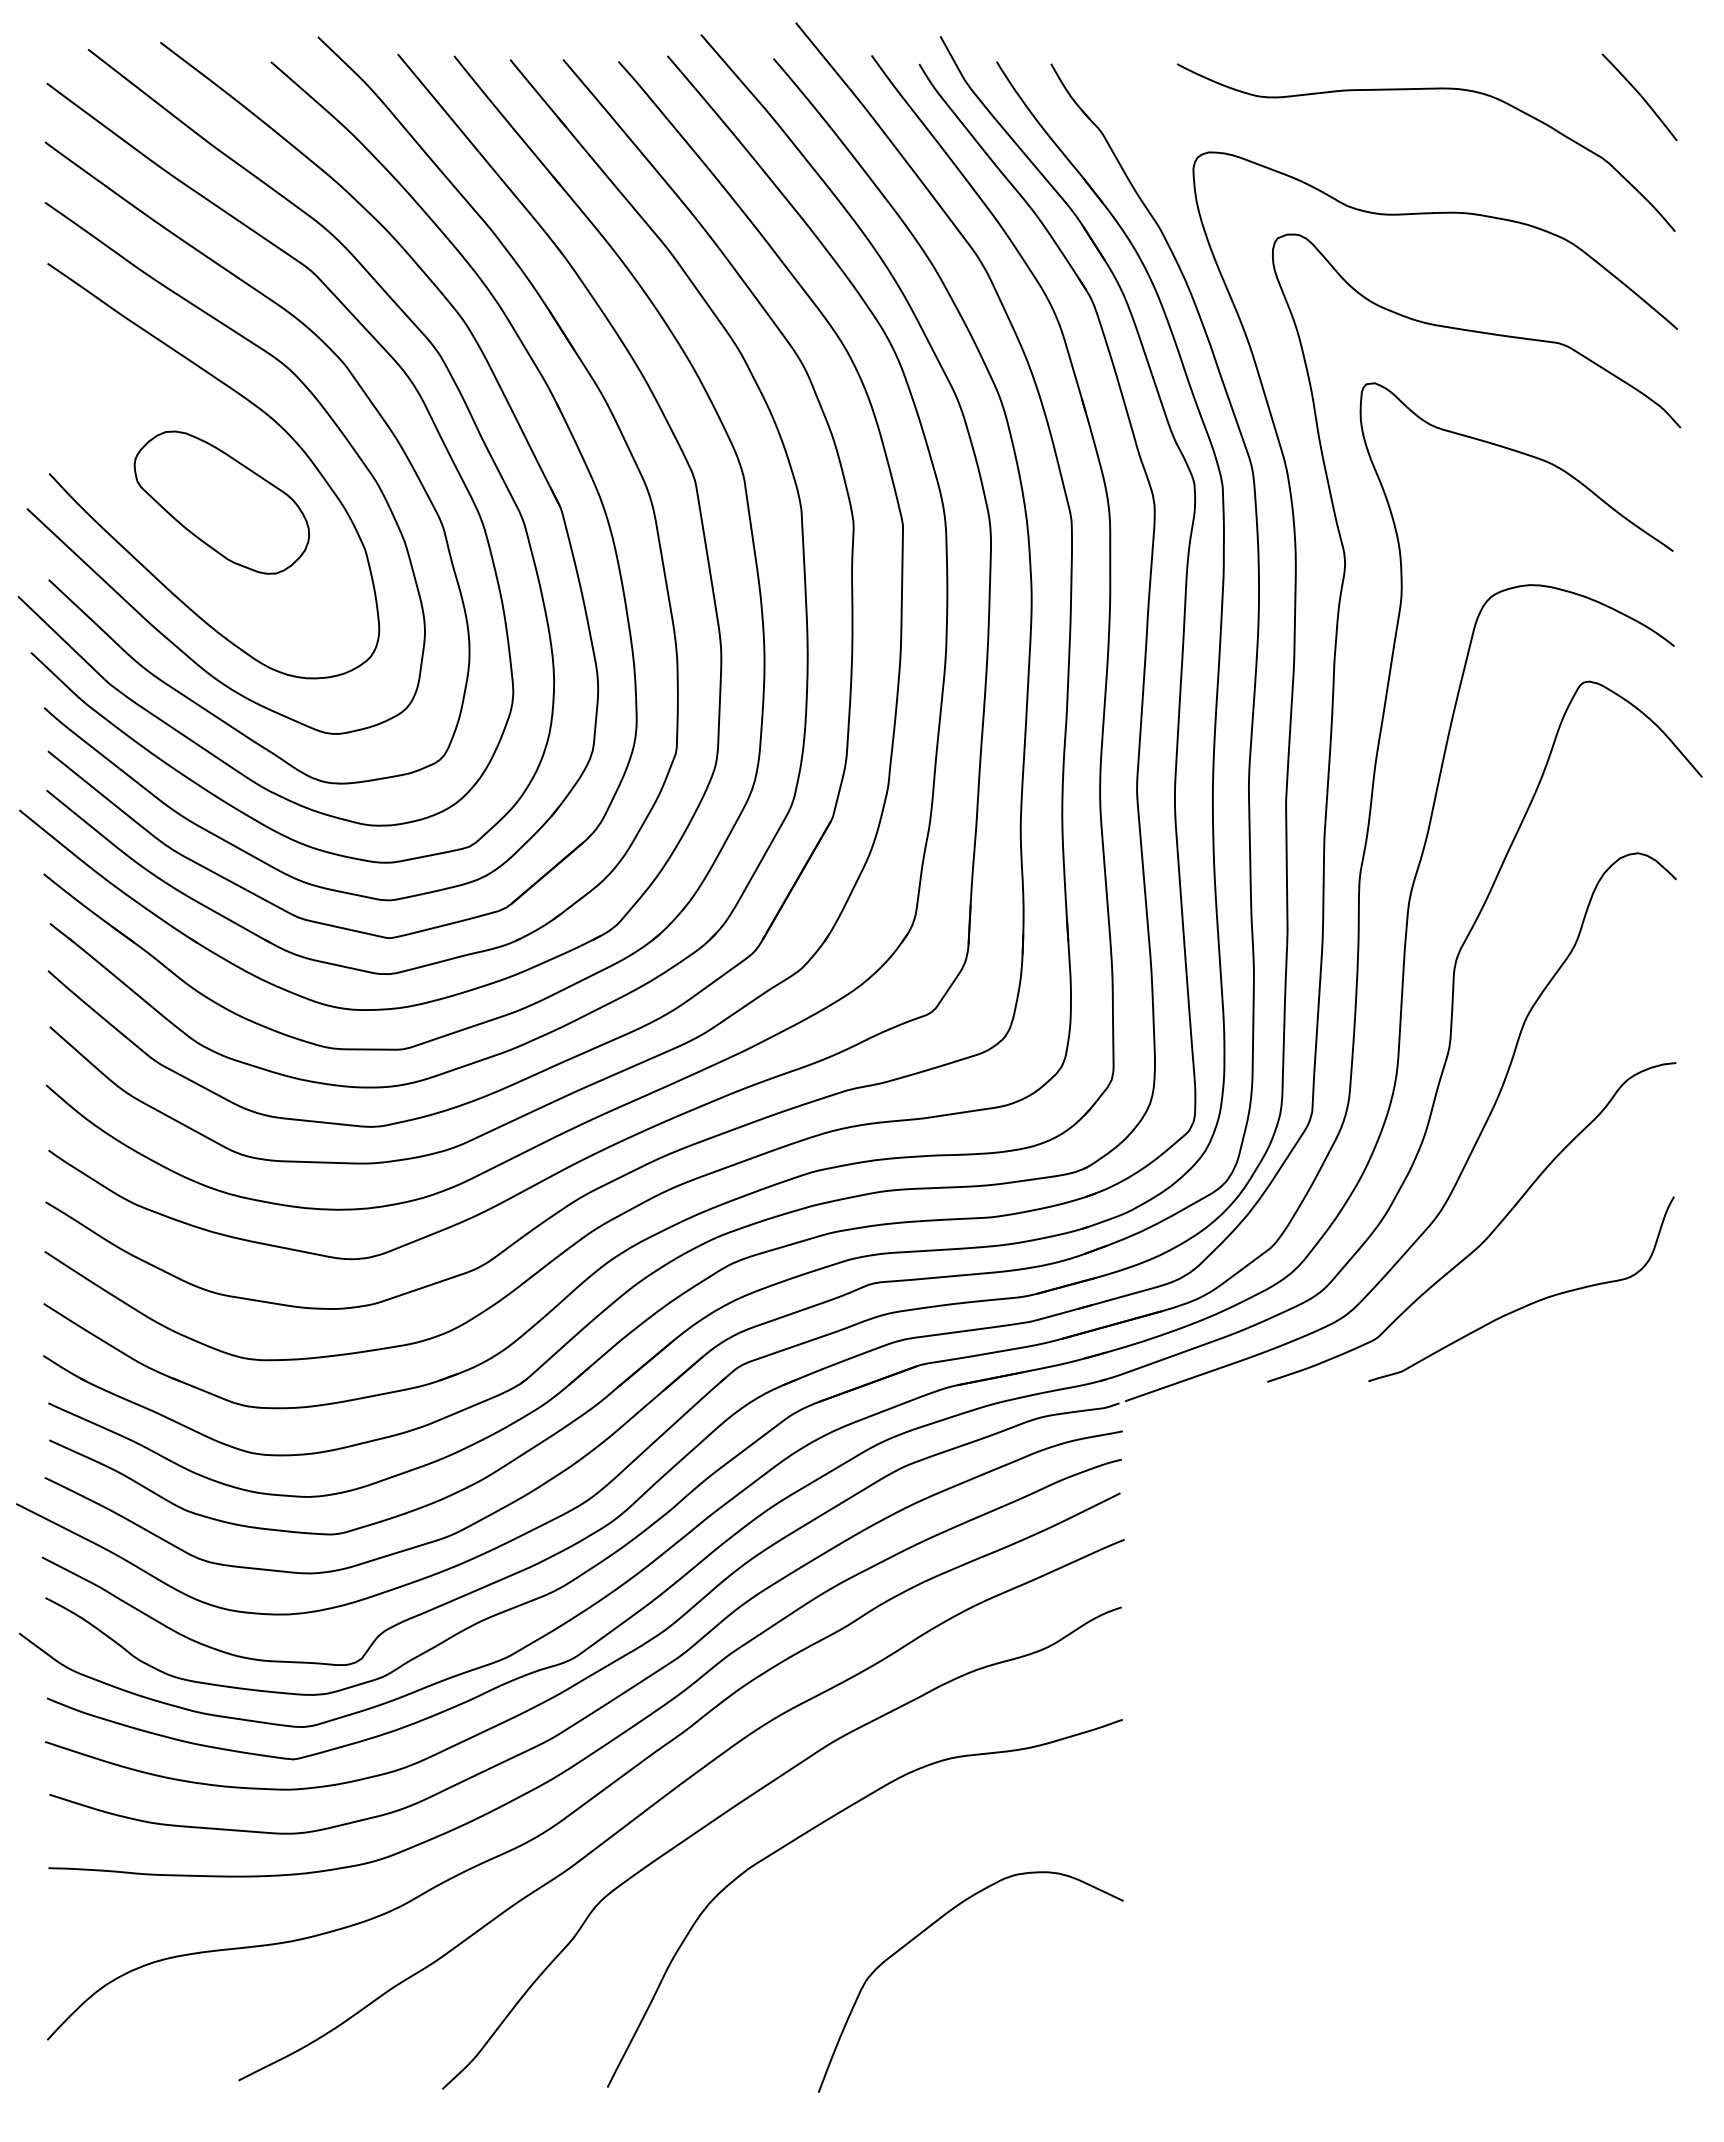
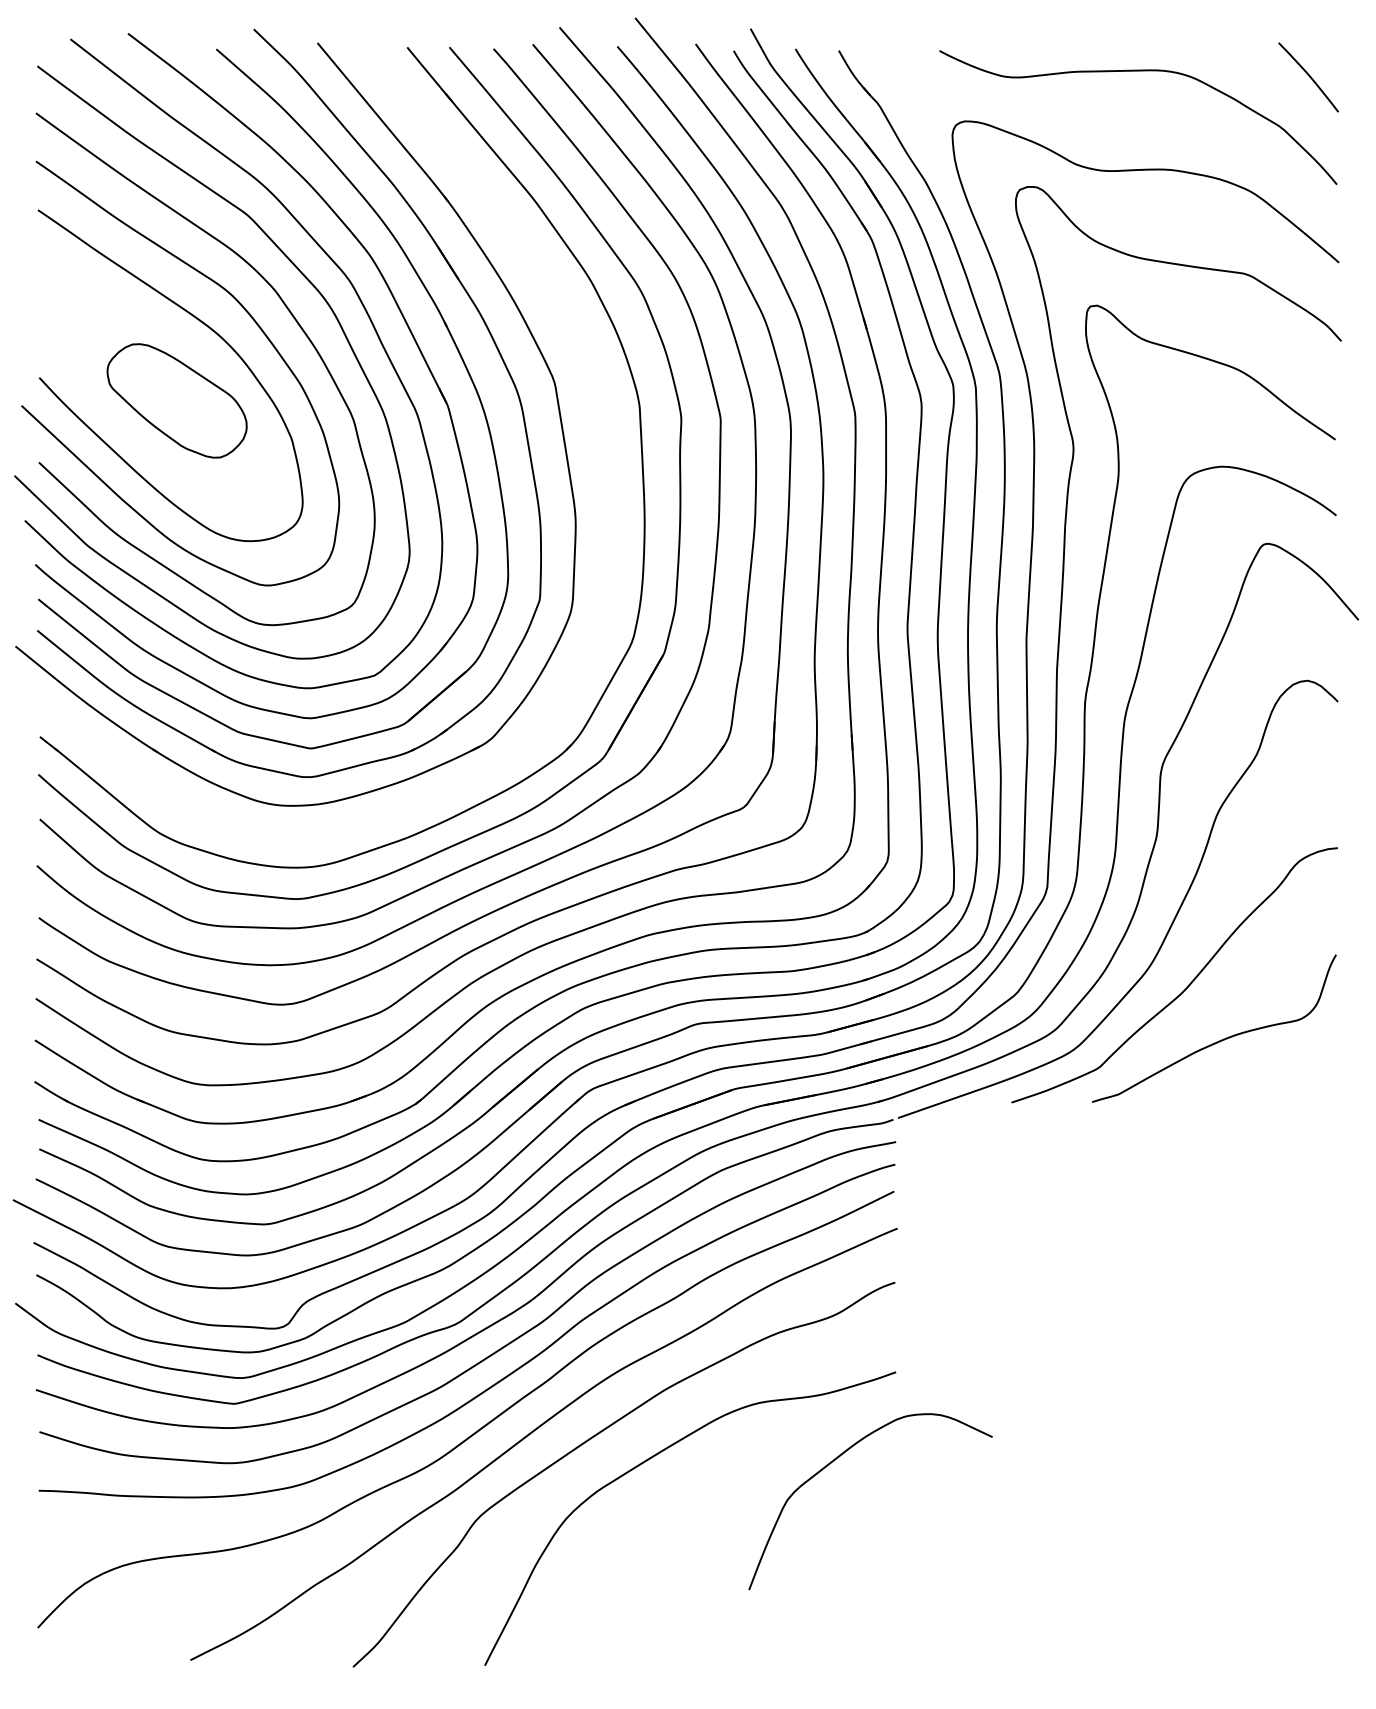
part: (703, 389) -> (561, 310), removed
curve: (926, 1930) -> (835, 1460), moved

